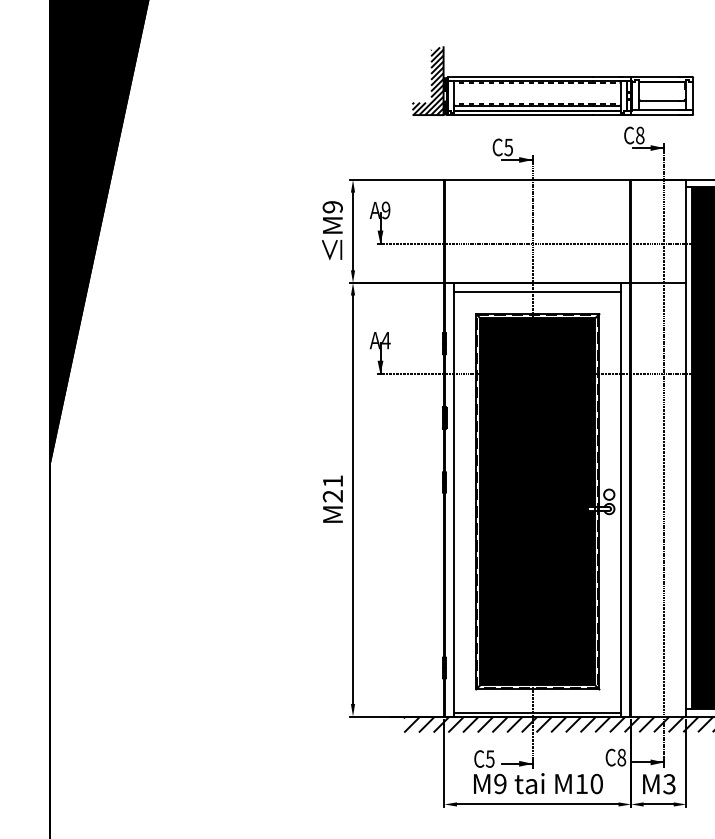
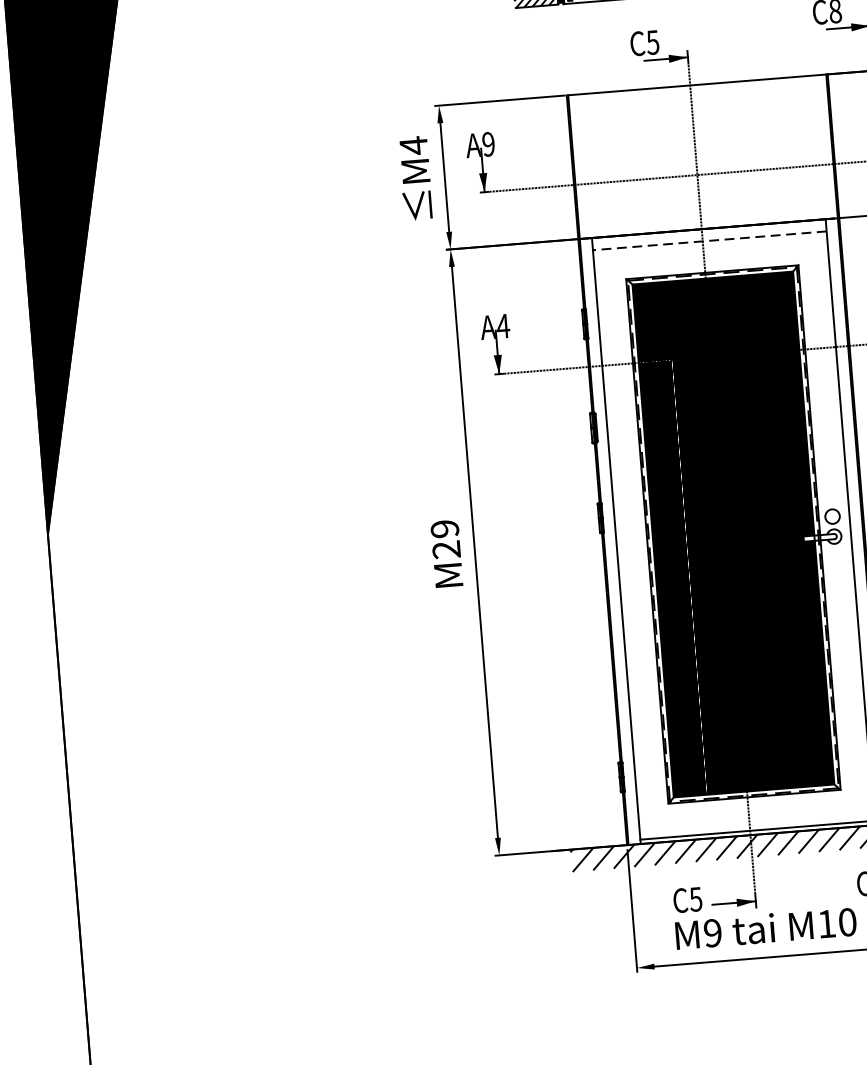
text: (332, 206) -> (413, 144), M9 -> M4
line: (537, 291) -> (709, 240), solid -> dashed
text: (332, 481) -> (444, 529), M21 -> M29

